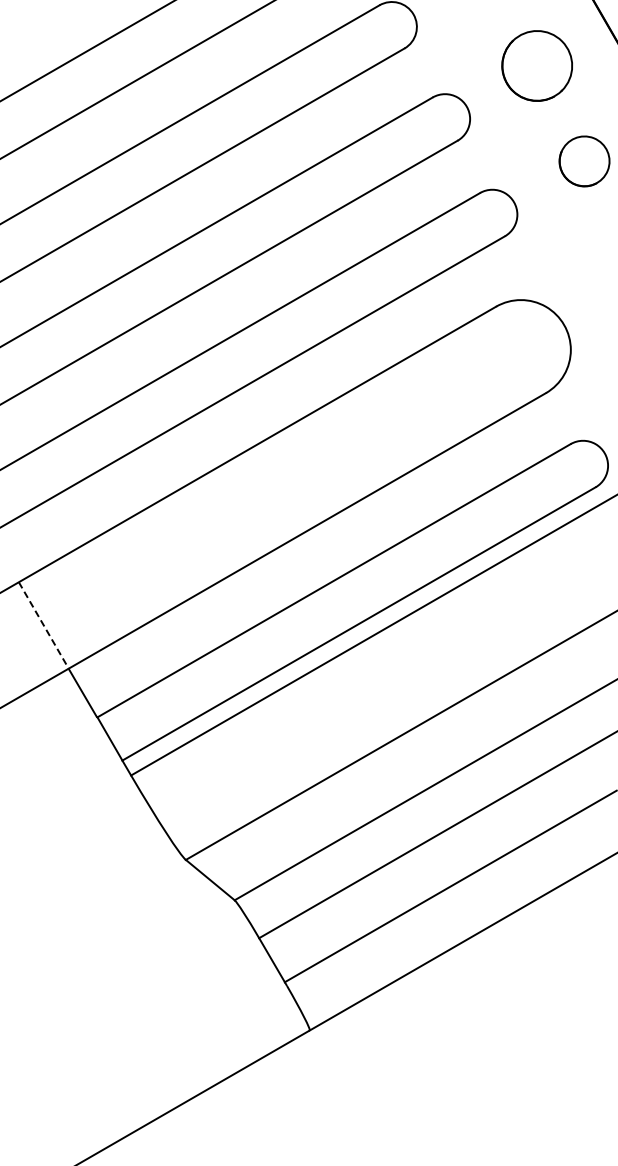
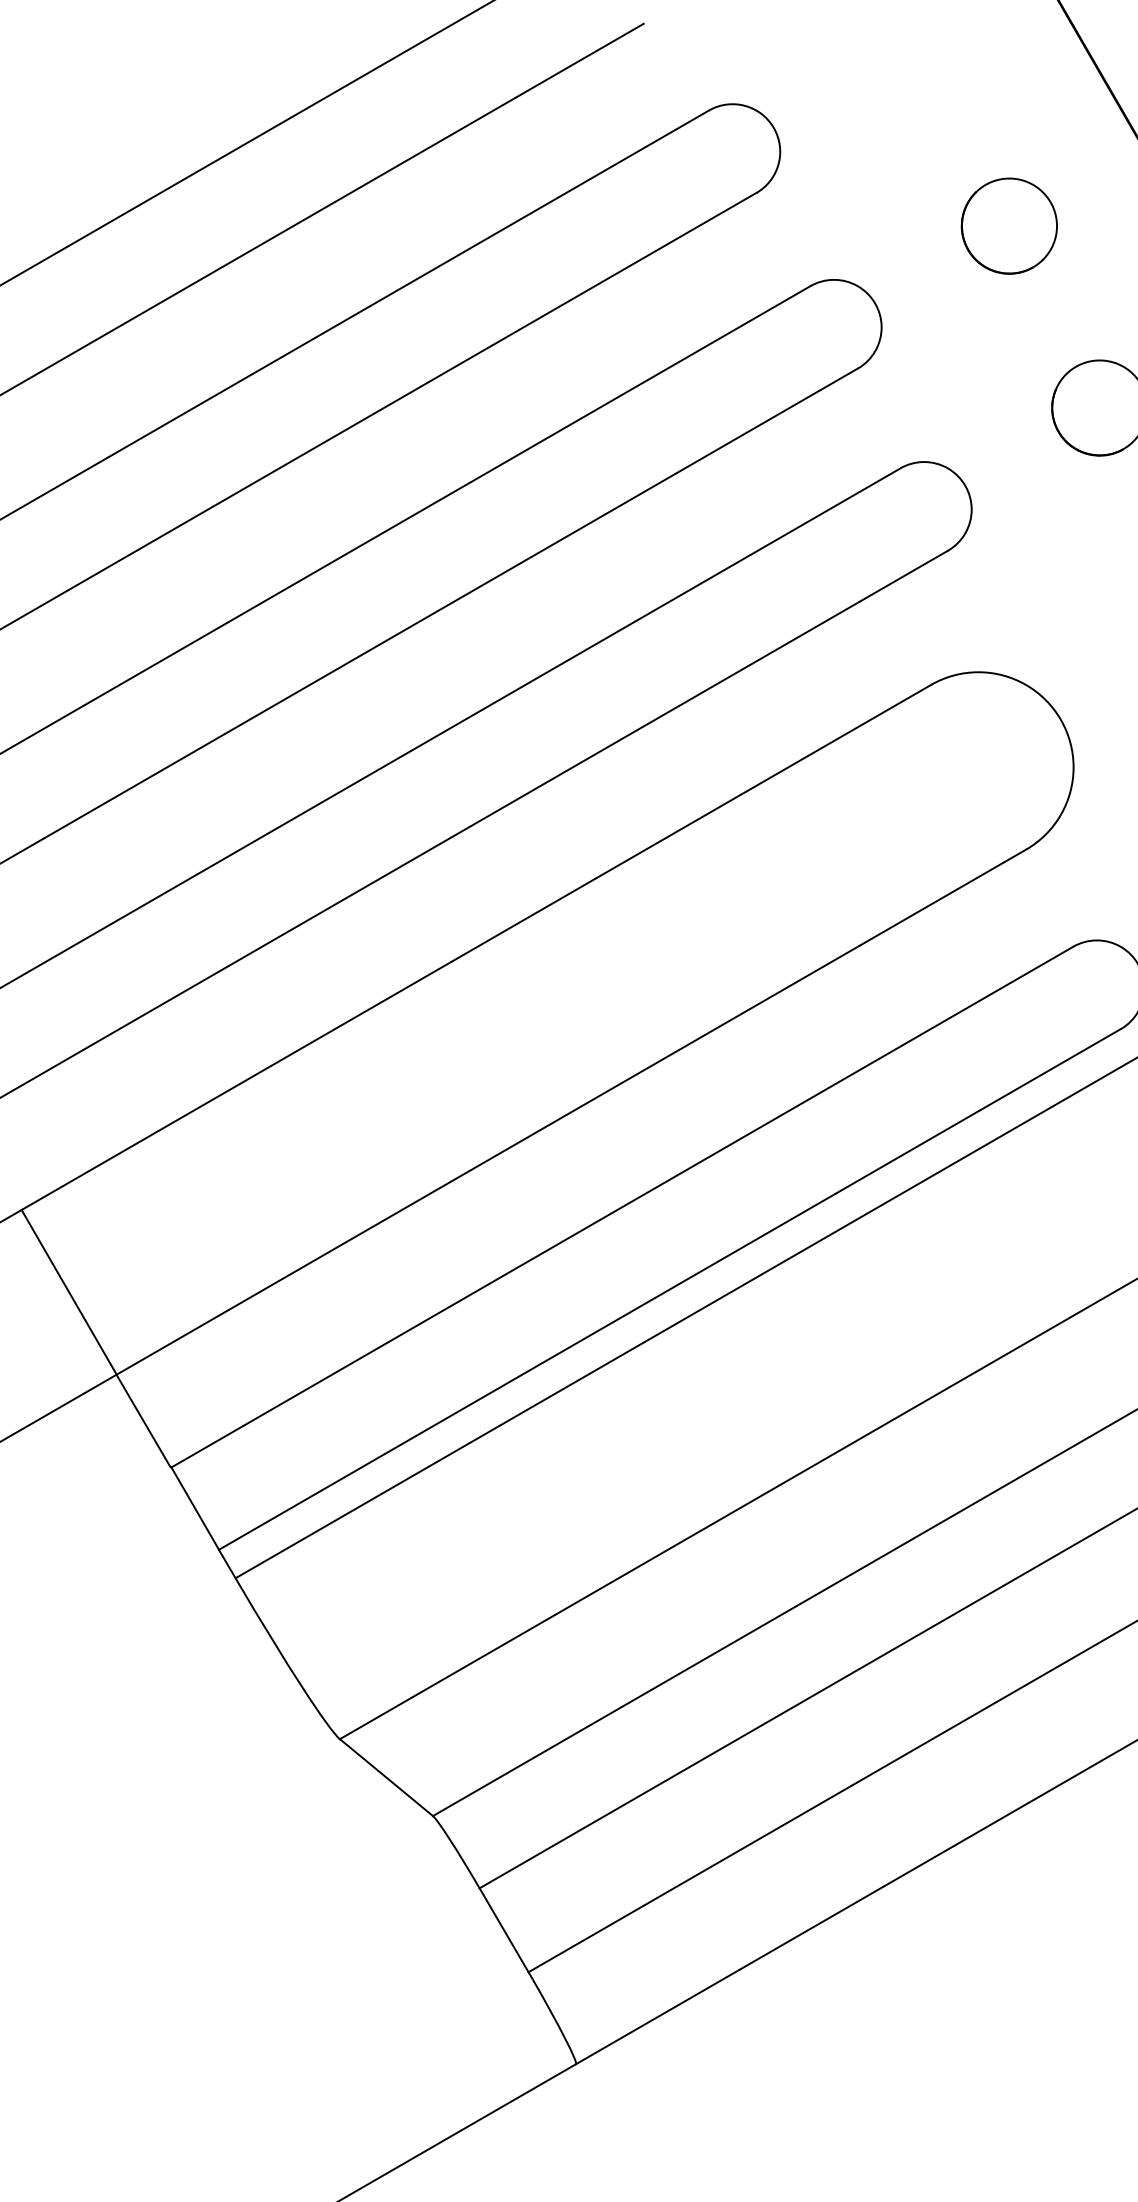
part: (536, 65) -> (1008, 225), size x0.71
line: (43, 625) -> (68, 1292), dashed -> solid

